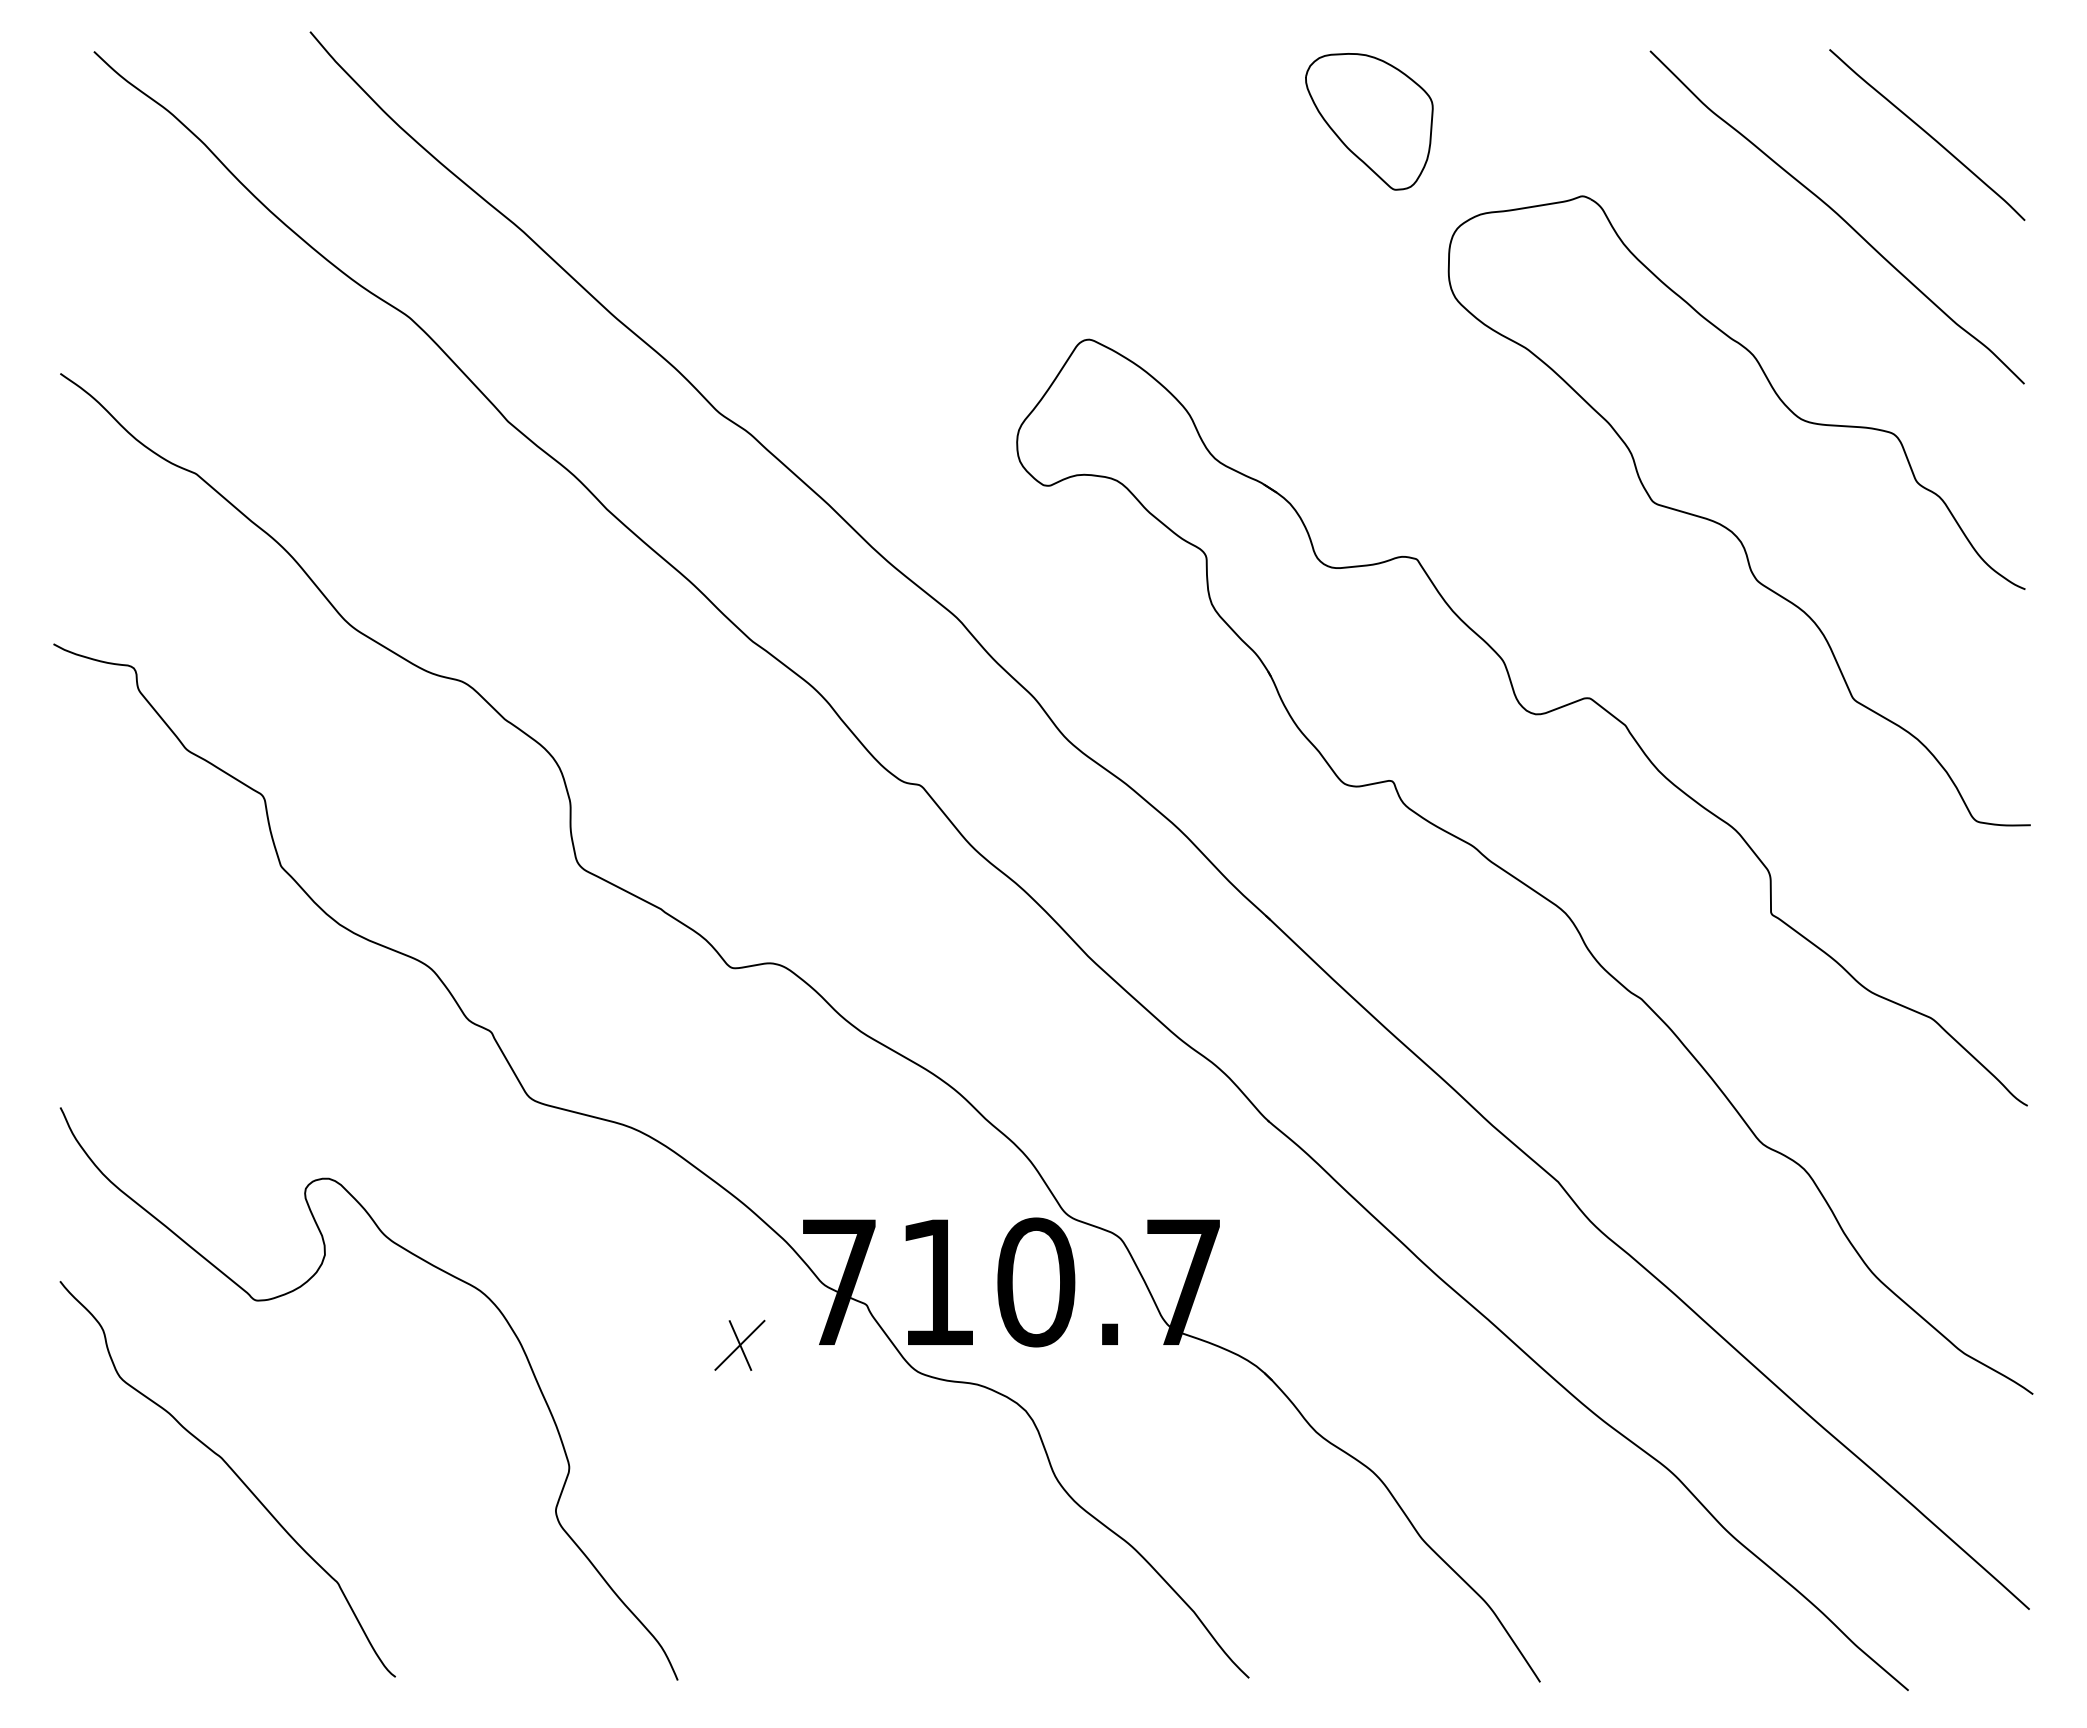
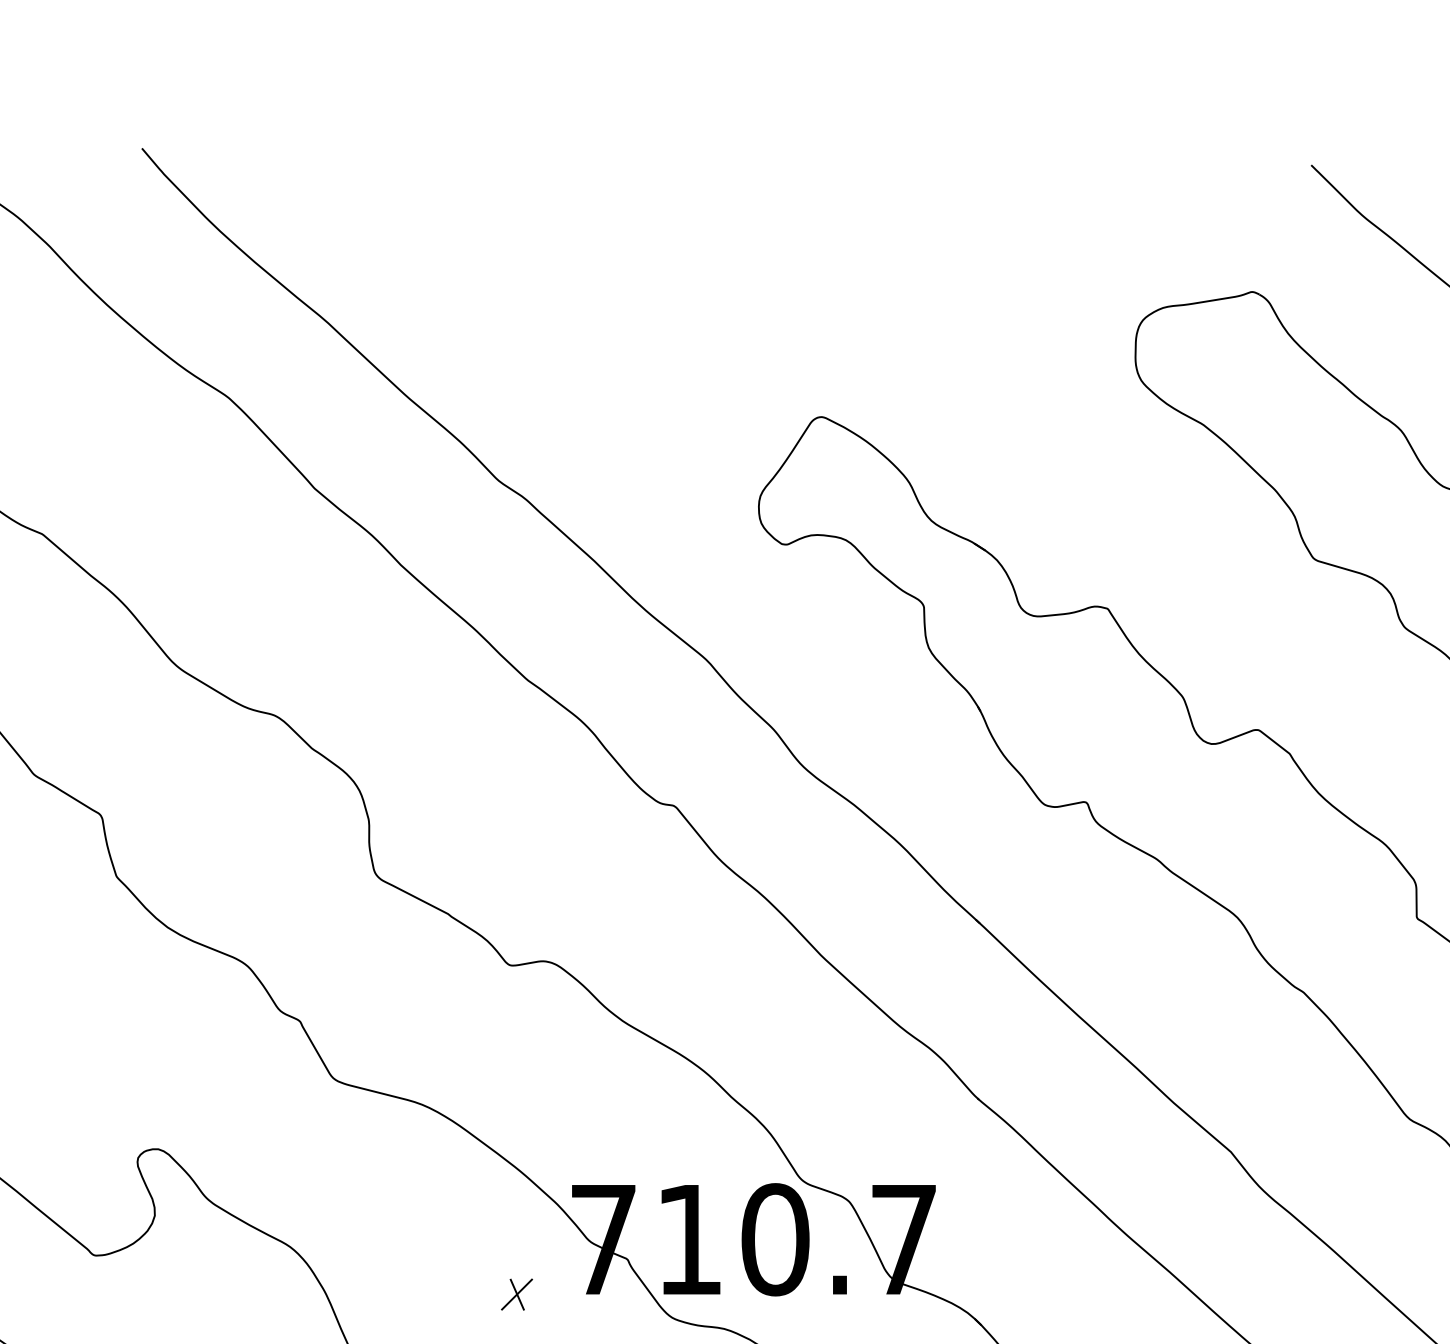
part: (1369, 121) -> (1066, 226), removed
part: (739, 1344) -> (516, 1293), size x0.7

